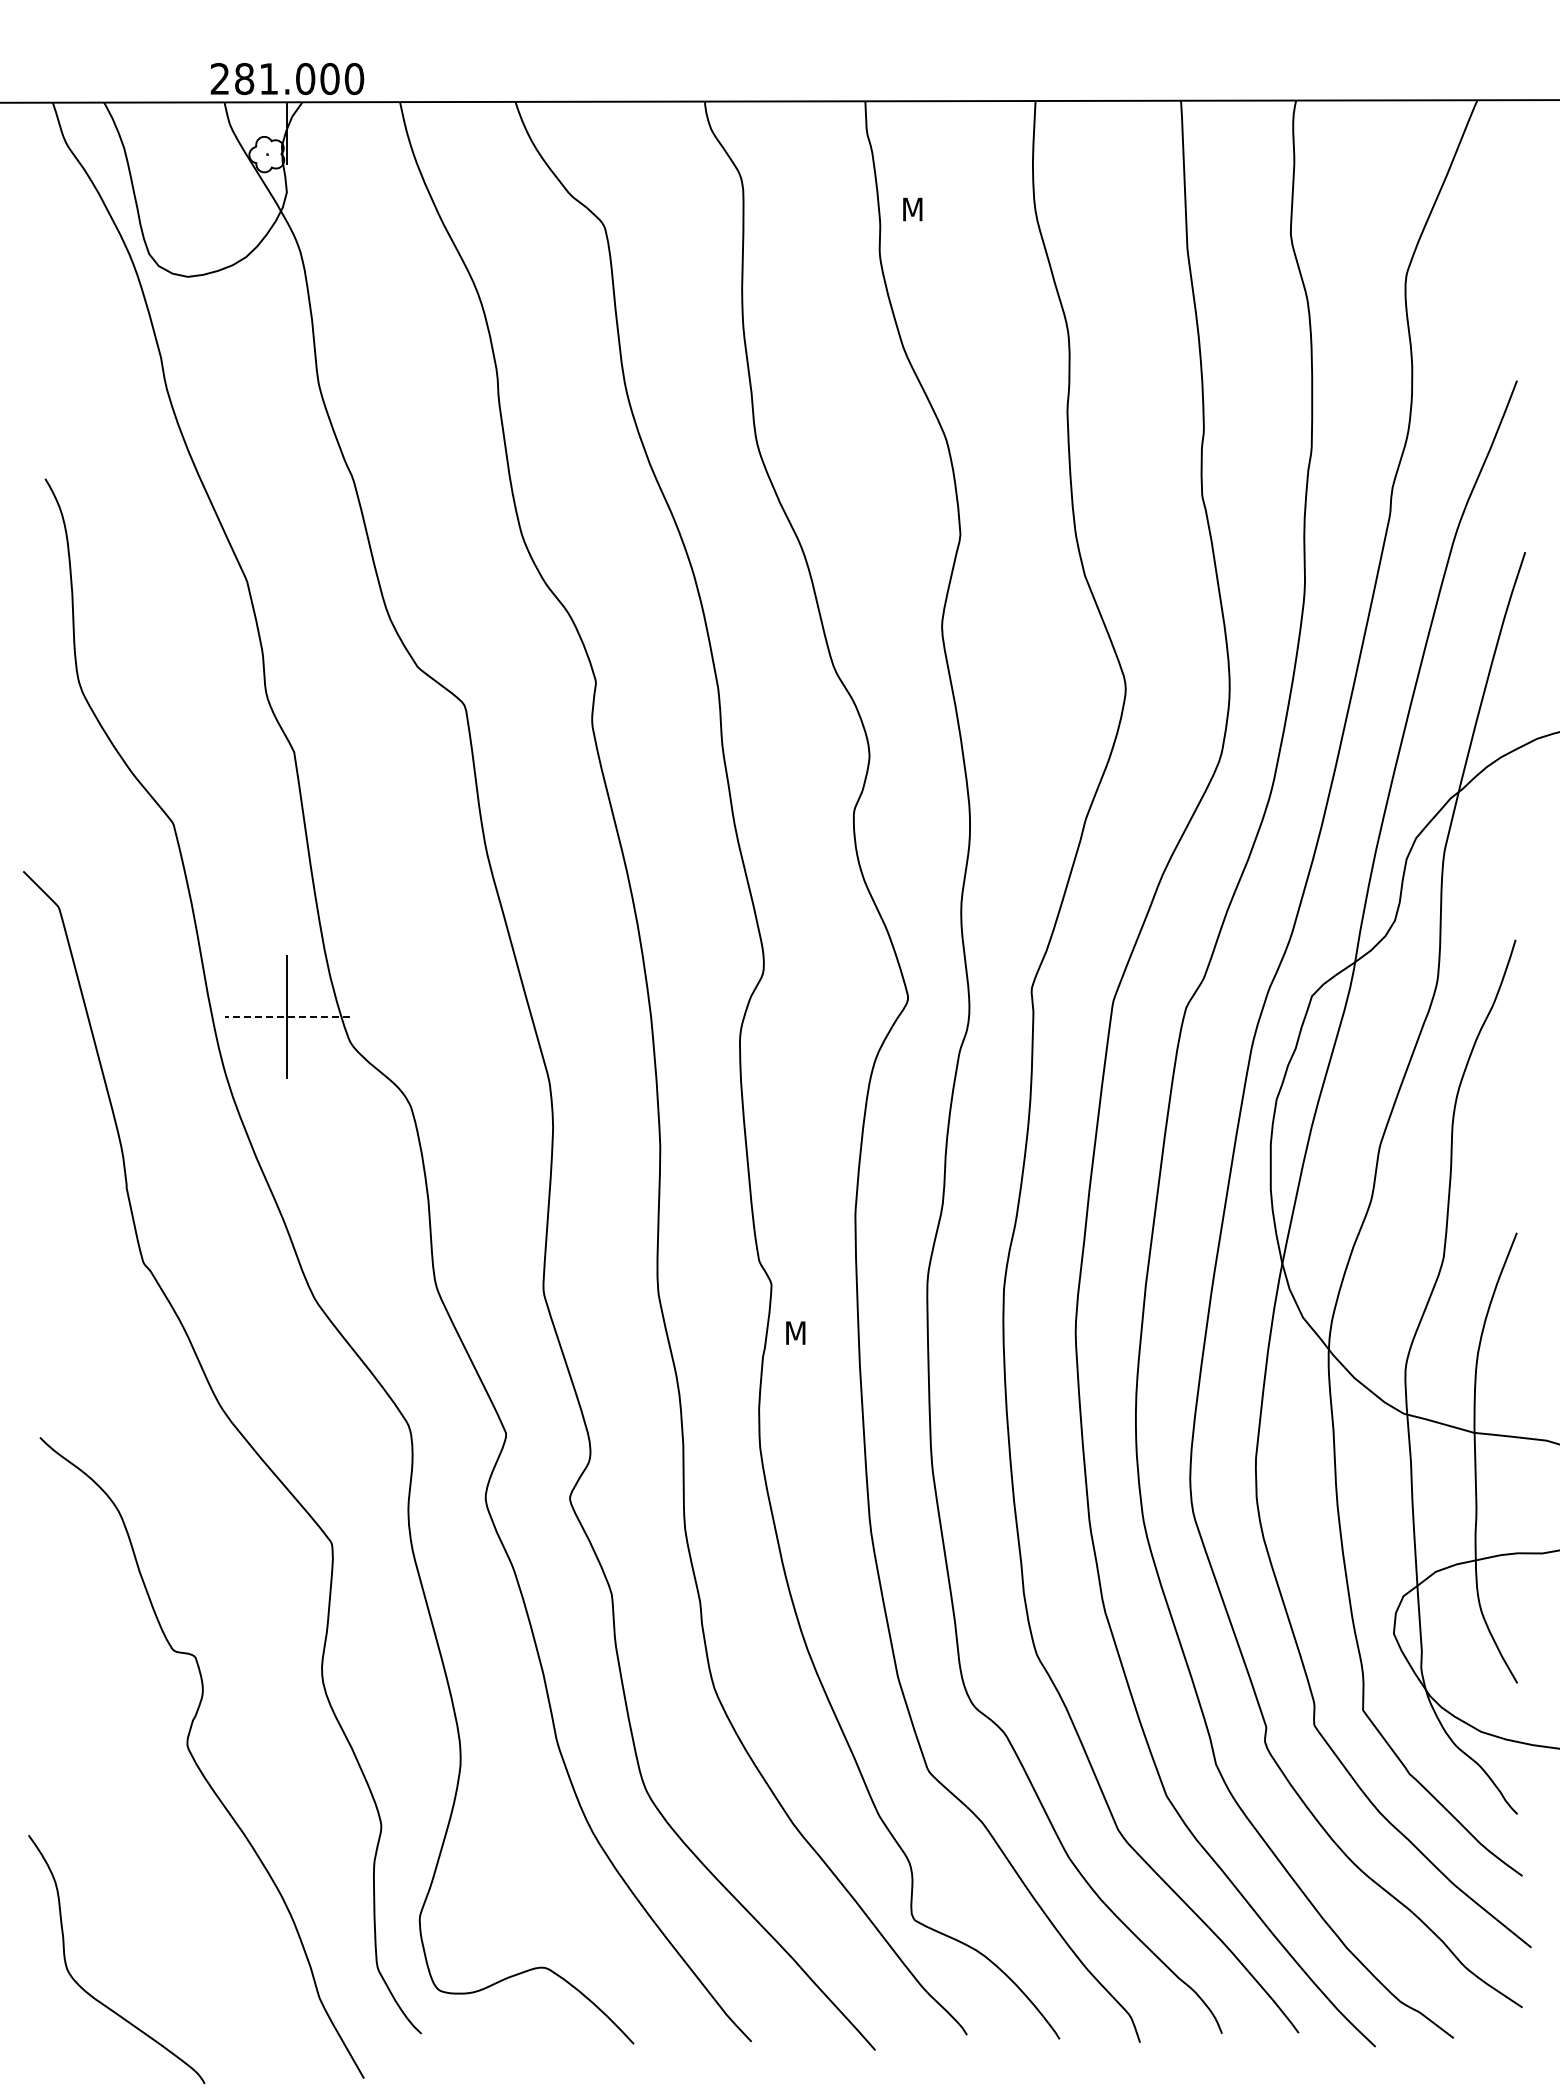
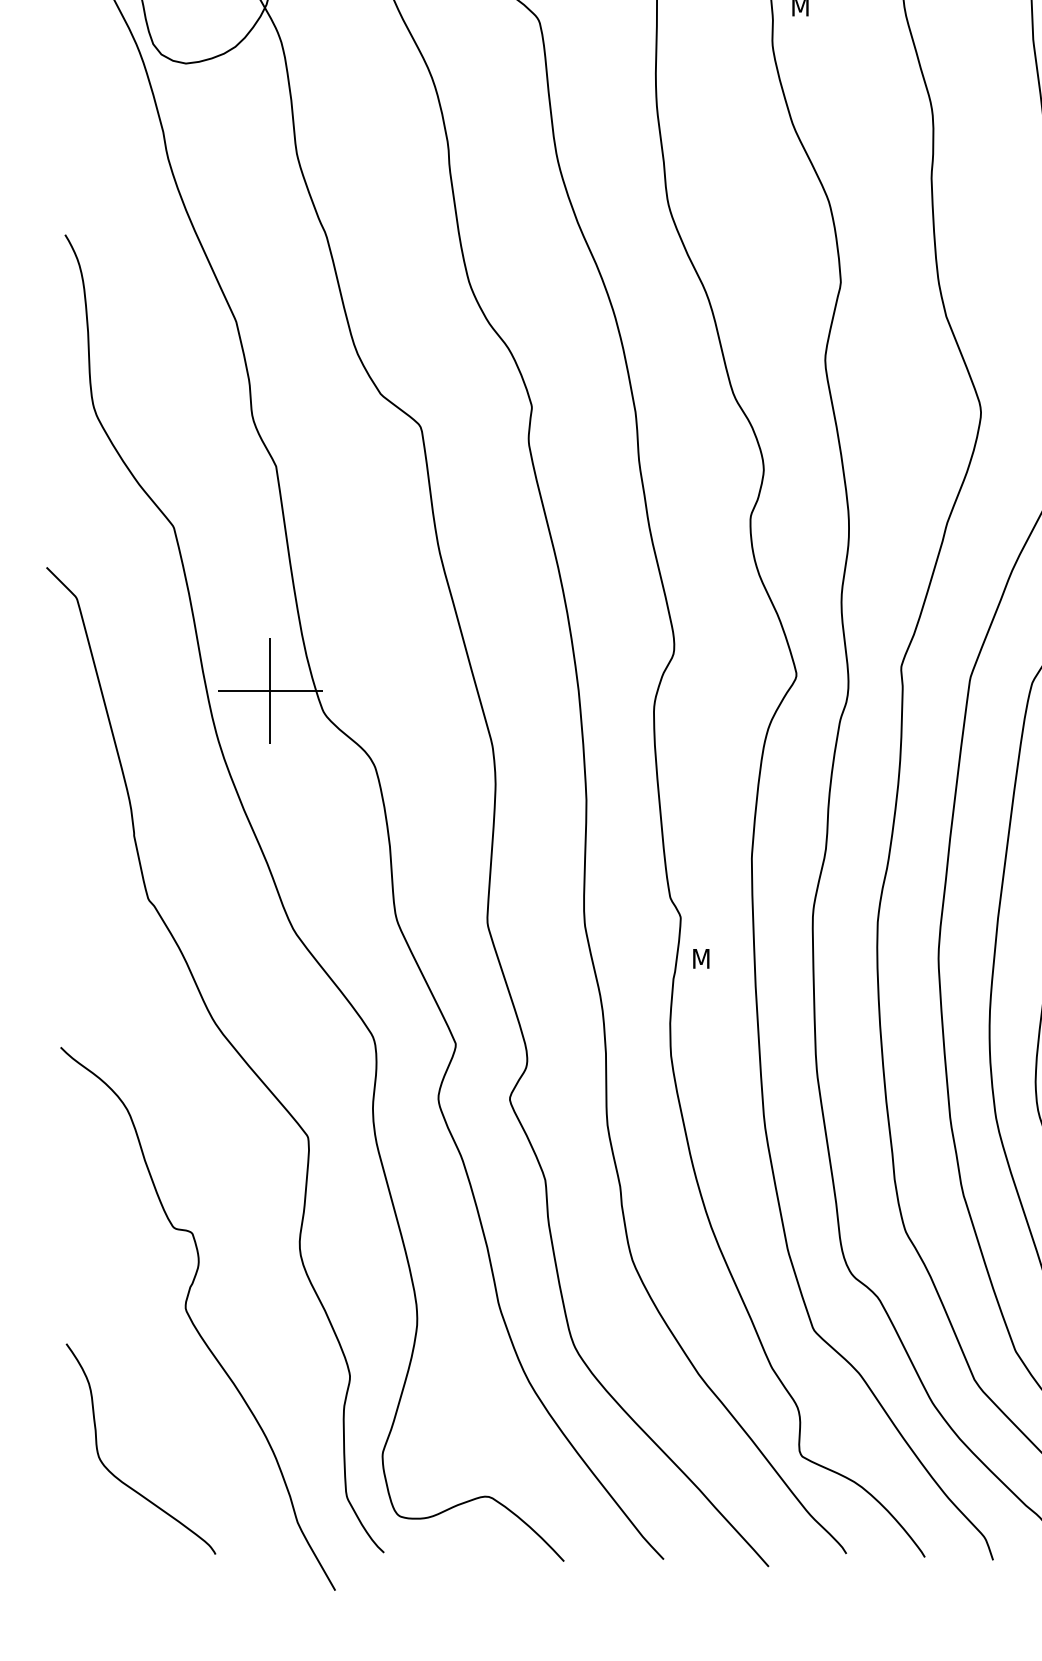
line: (286, 1017) -> (269, 691), dashed -> solid
curve: (91, 1994) -> (119, 1478), moved

